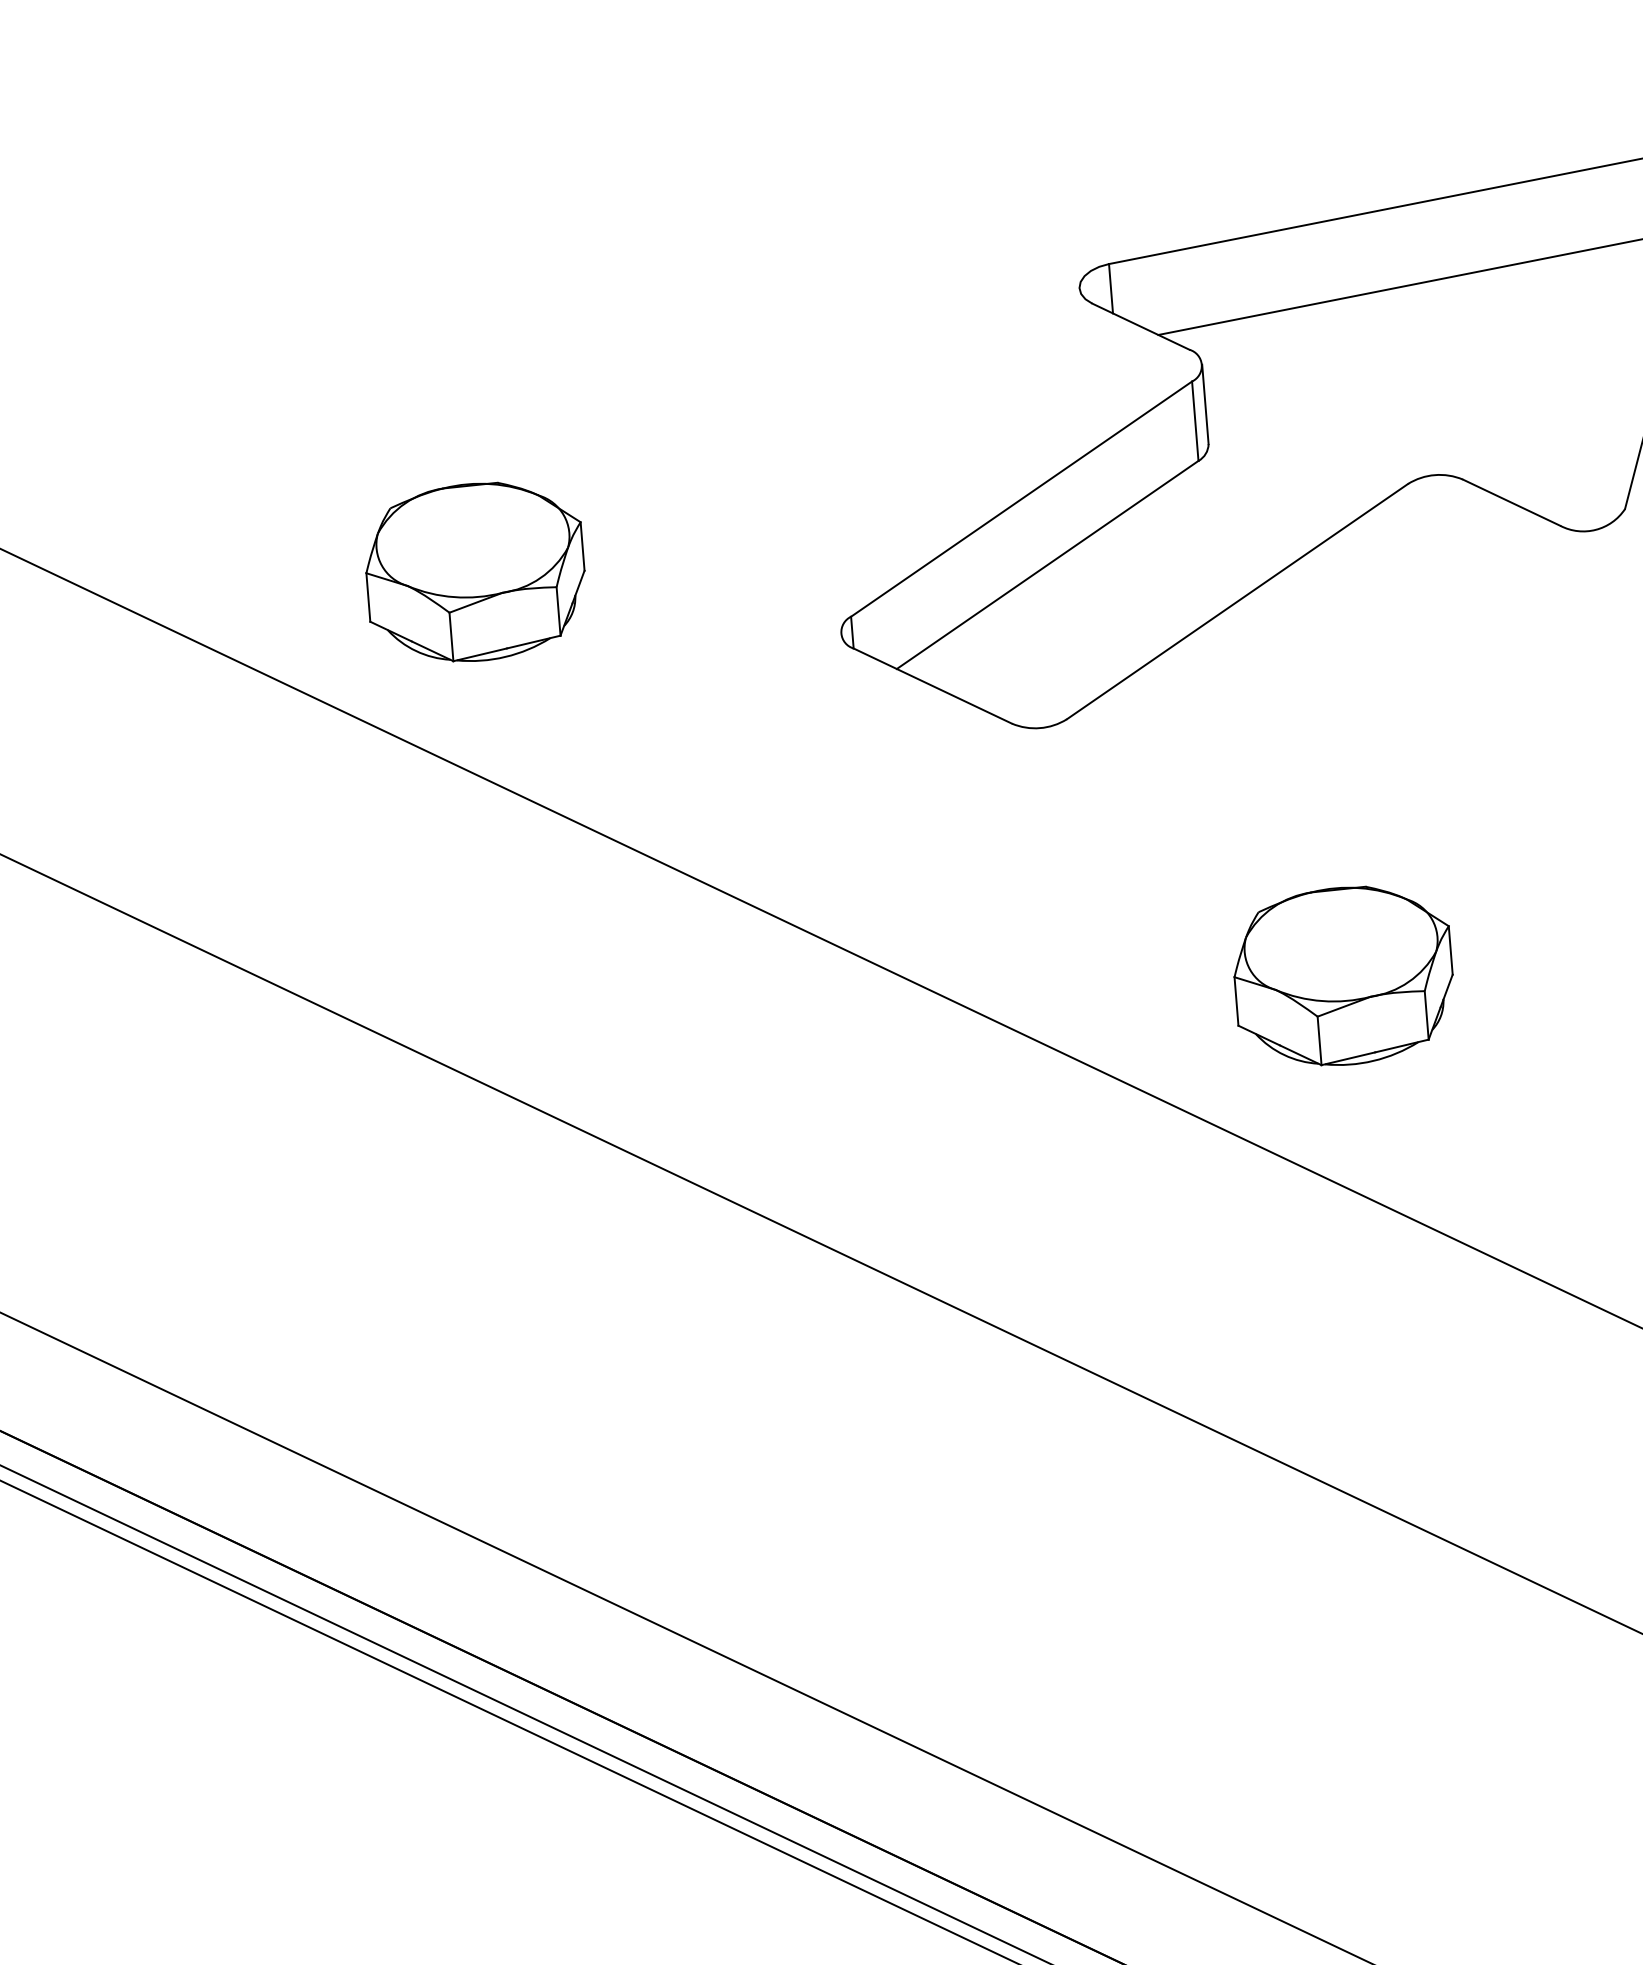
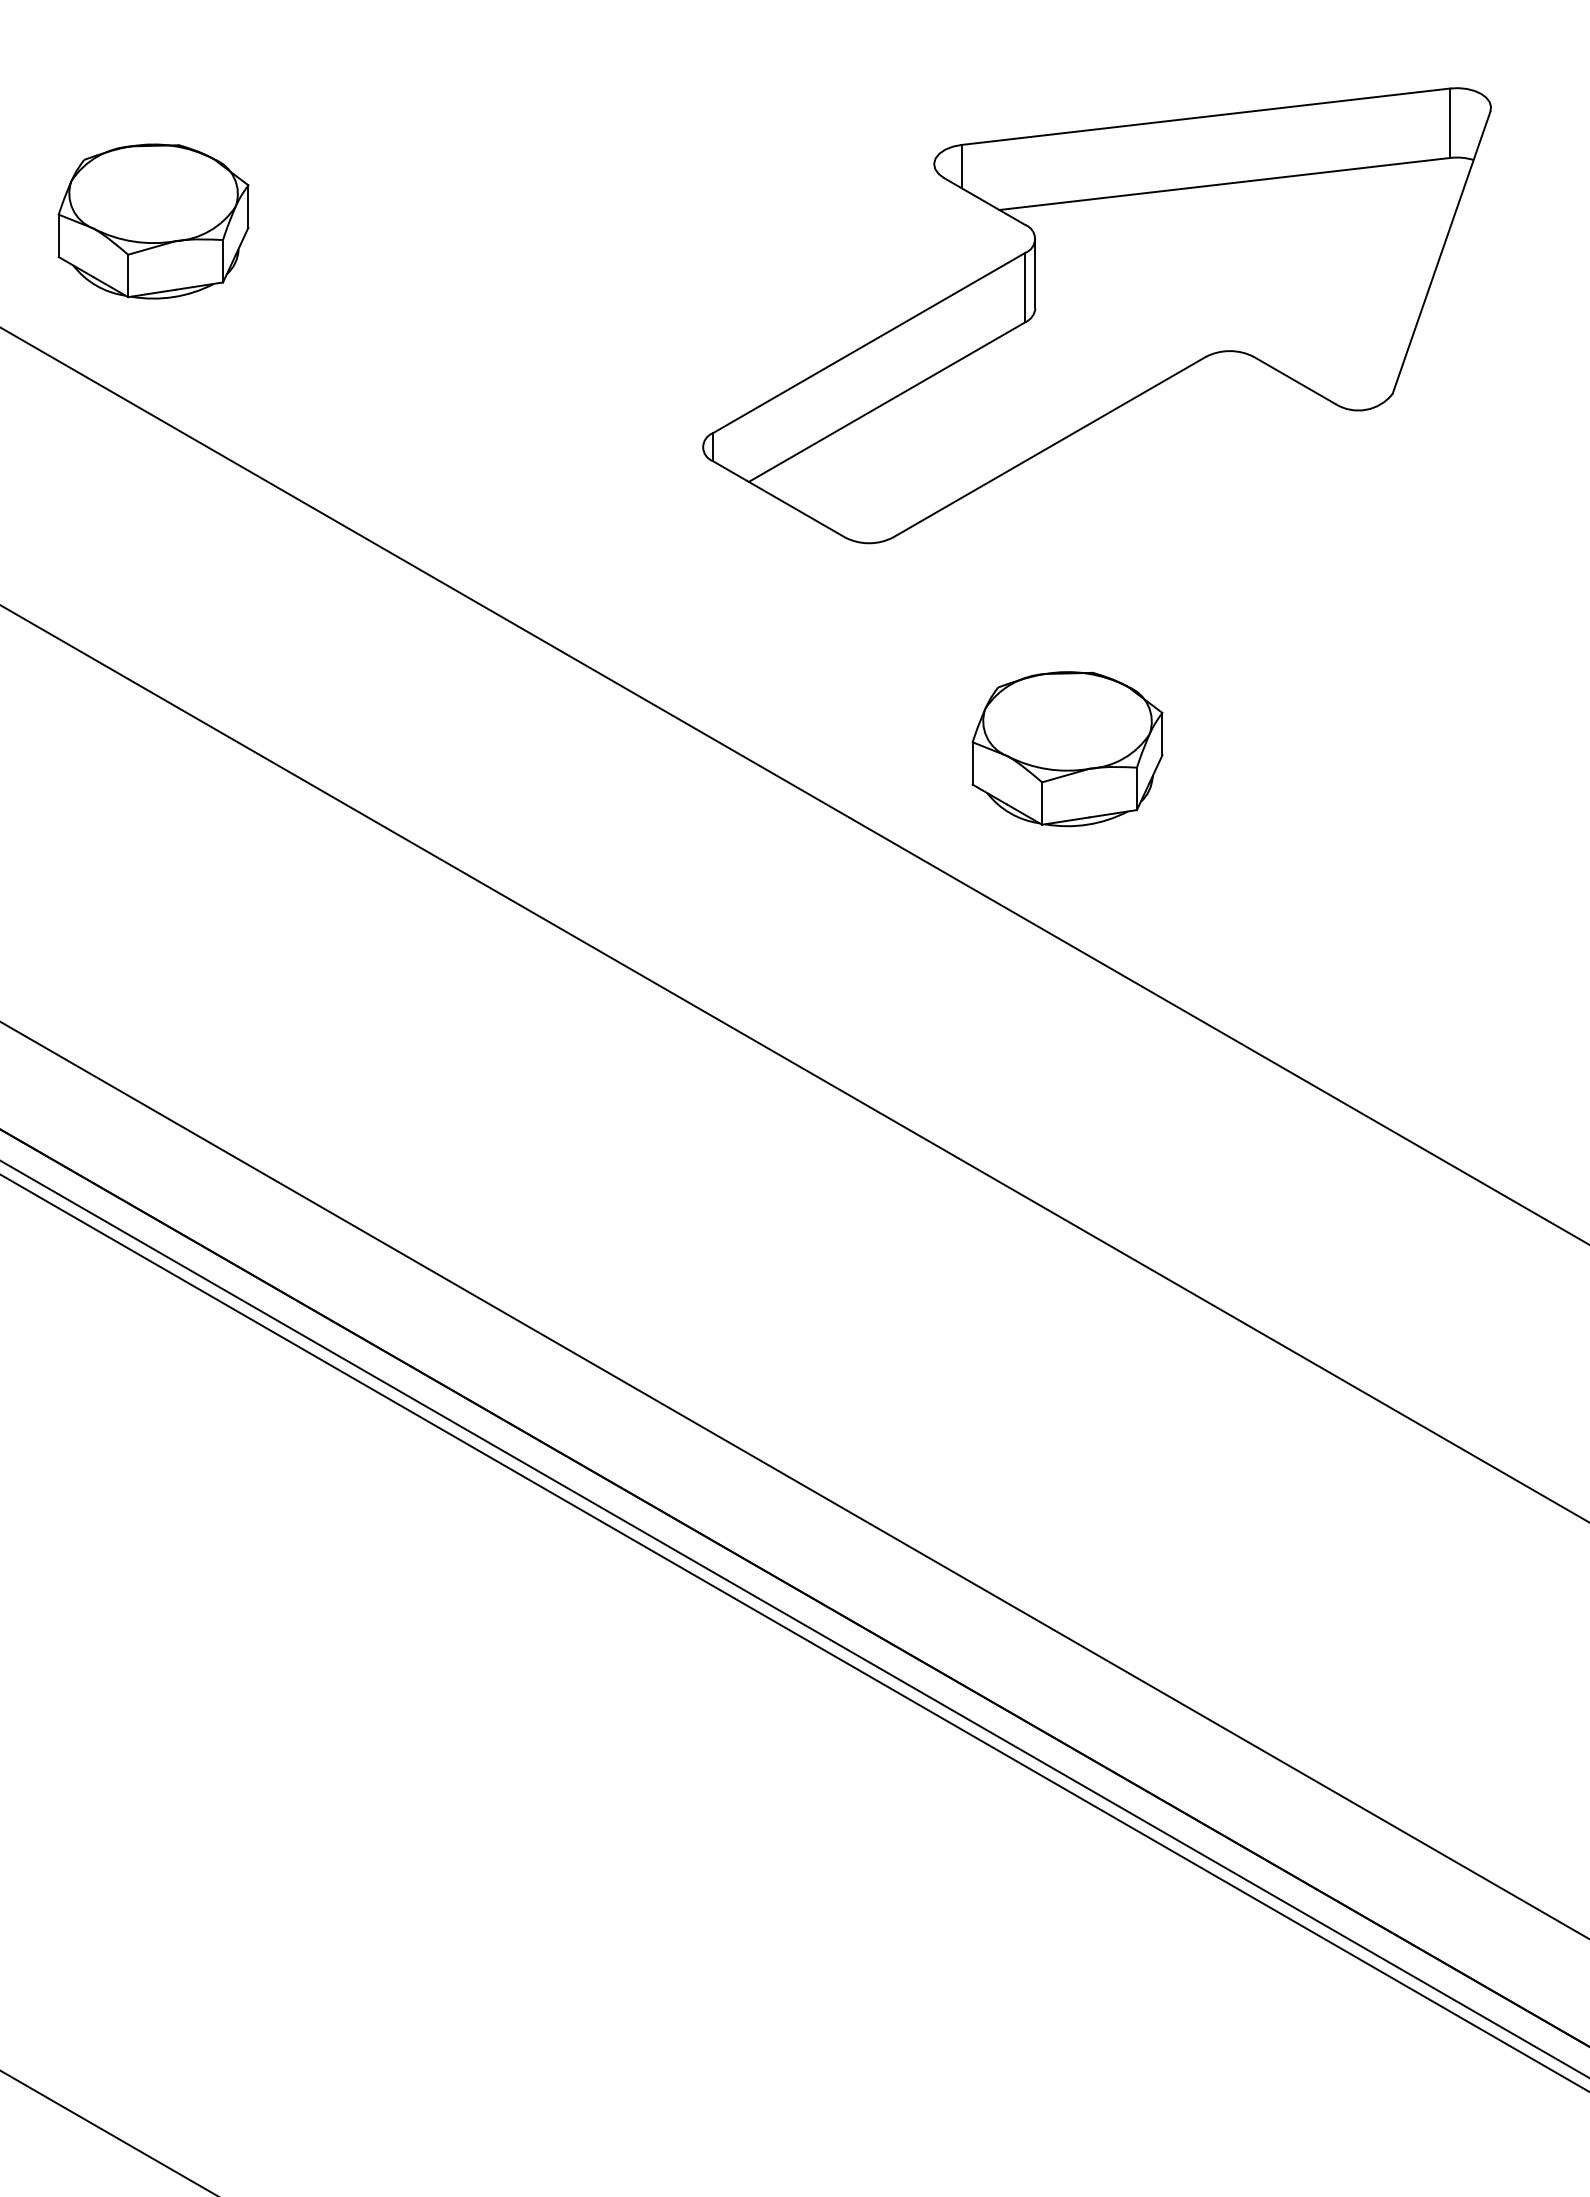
part: (475, 572) -> (153, 221), moved
part: (1343, 976) -> (1067, 749), moved

